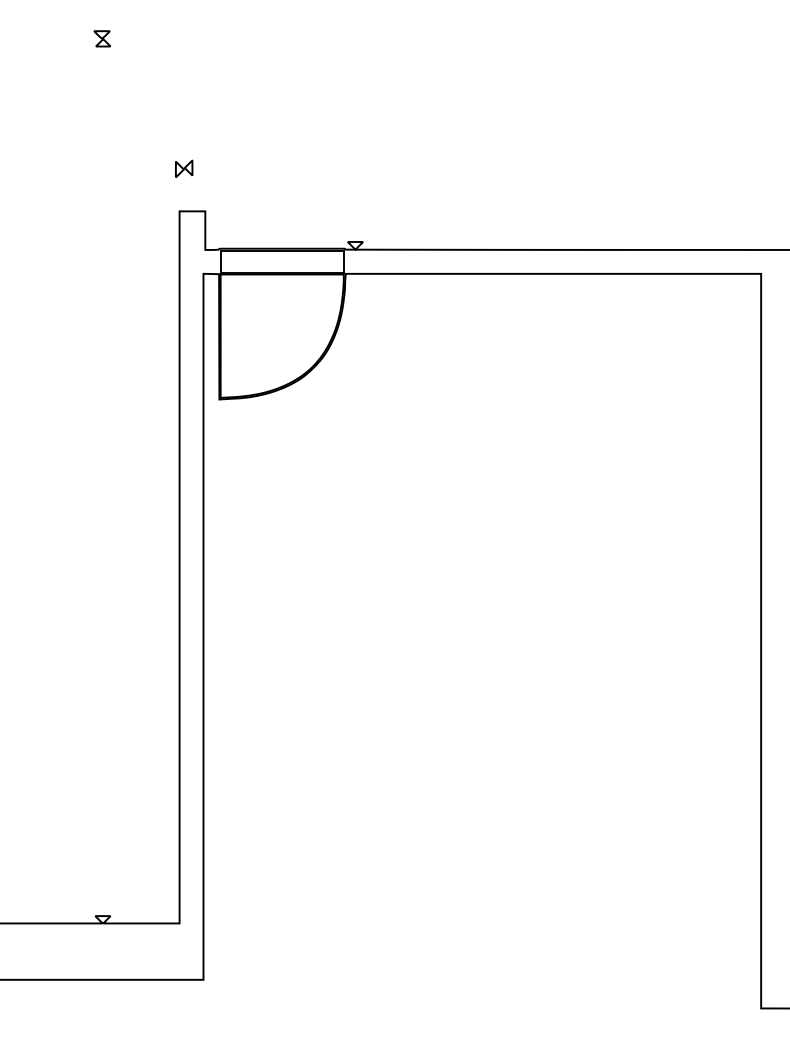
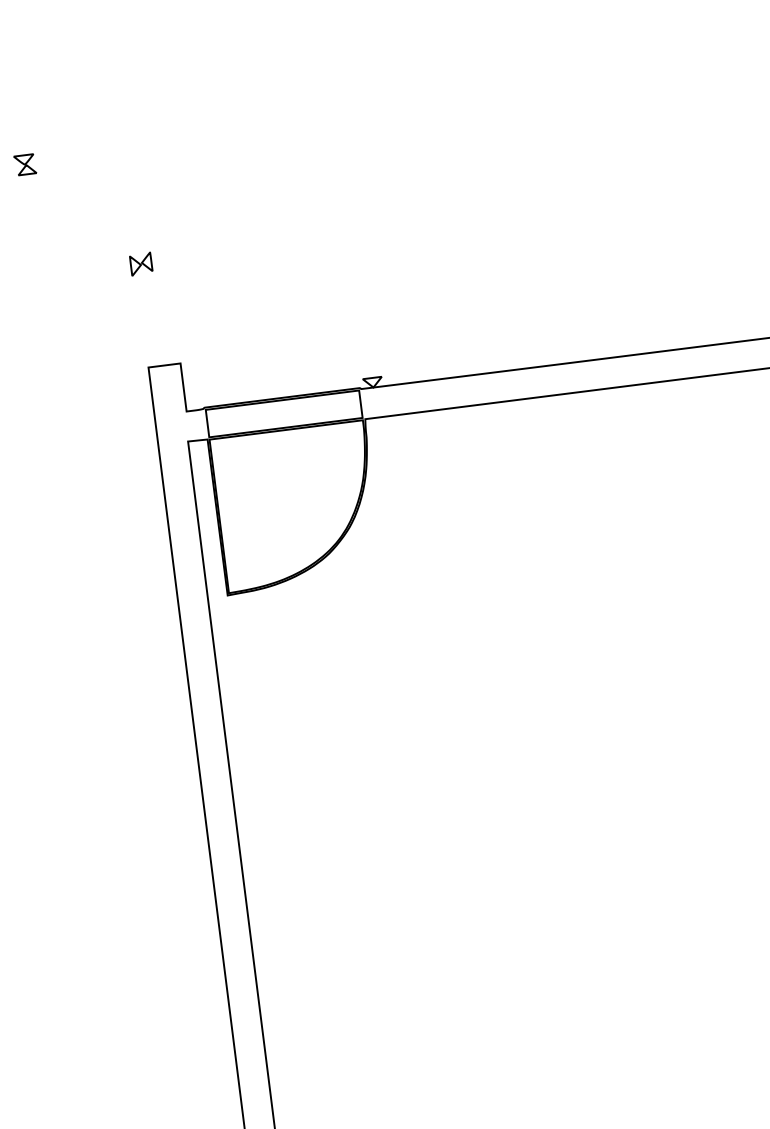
part: (184, 168) -> (141, 263), moved

